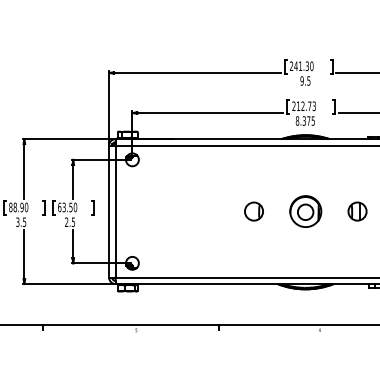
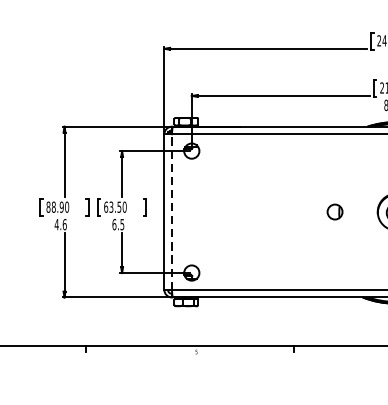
line: (115, 211) -> (171, 211), solid -> dashed
part: (253, 211) -> (334, 211), size x0.7
text: (66, 221) -> (114, 223), 2.5 -> 6.5
text: (21, 222) -> (61, 224), 3.5 -> 4.6

